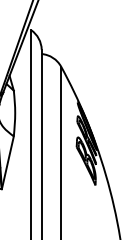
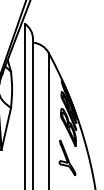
part: (85, 198) -> (67, 157), added

